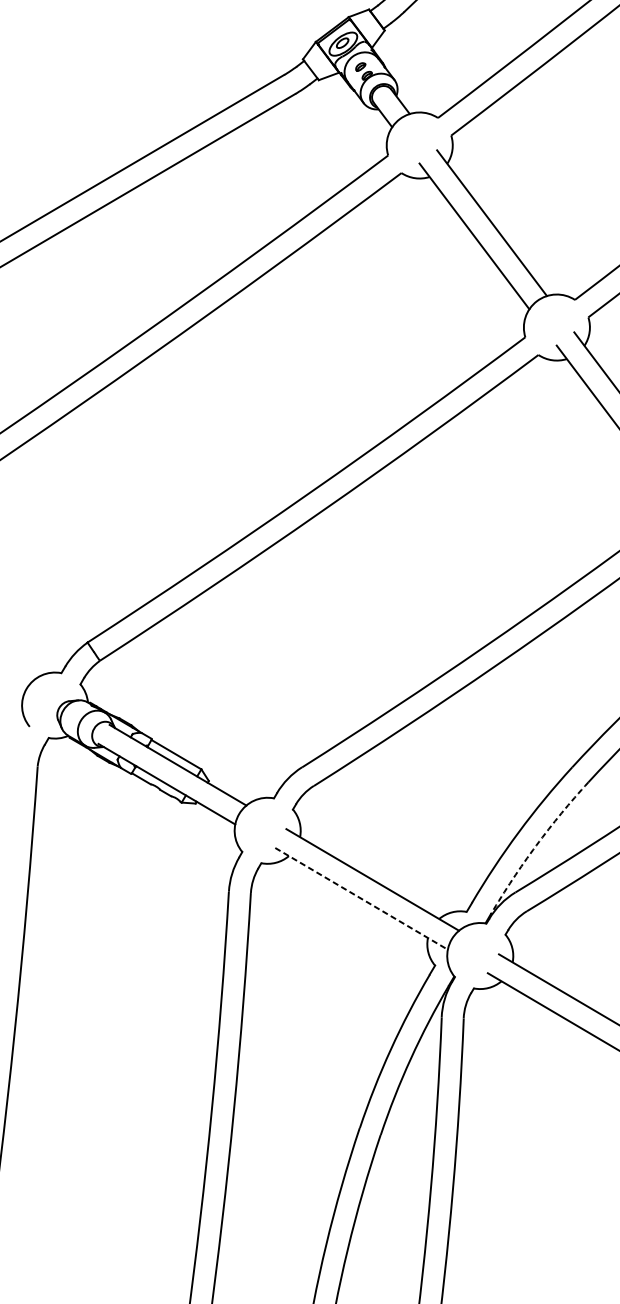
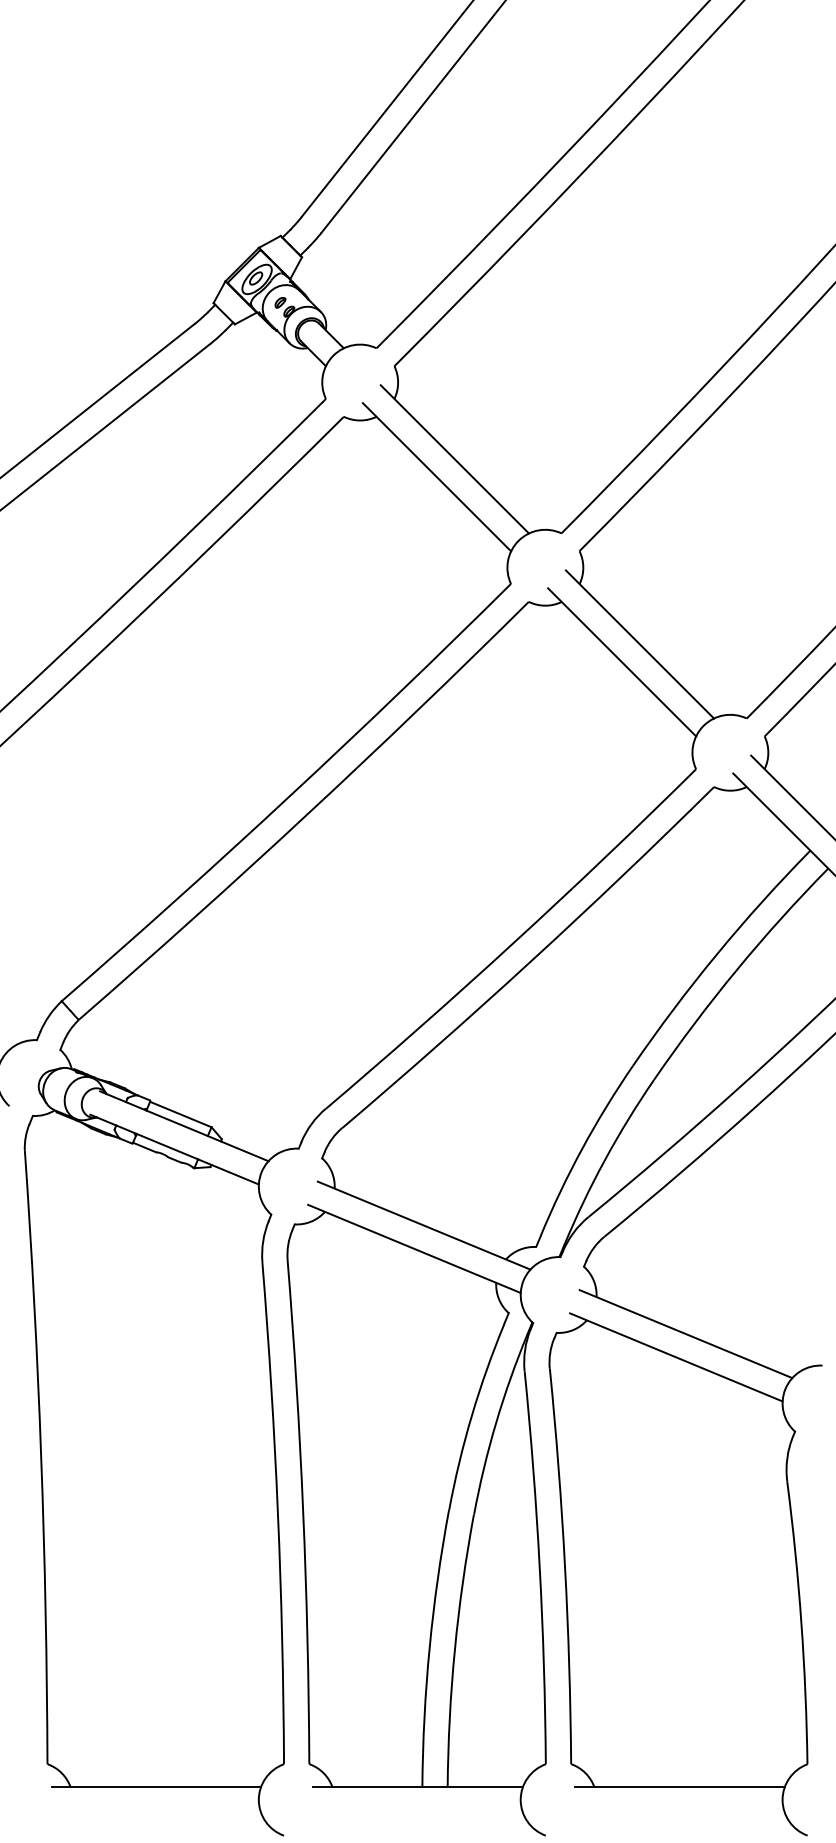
arc: (536, 845) -> (604, 1160), dashed -> solid
line: (361, 899) -> (414, 1249), dashed -> solid

